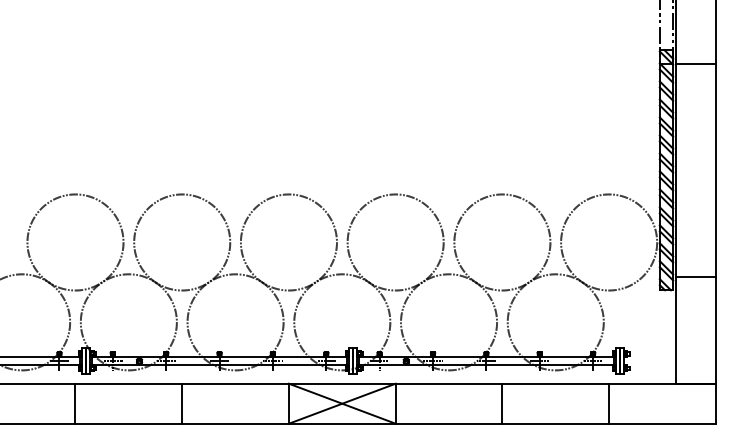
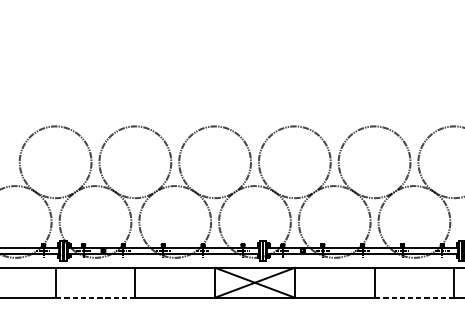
line: (128, 423) -> (95, 297), solid -> dashed
line: (555, 423) -> (414, 297), solid -> dashed

